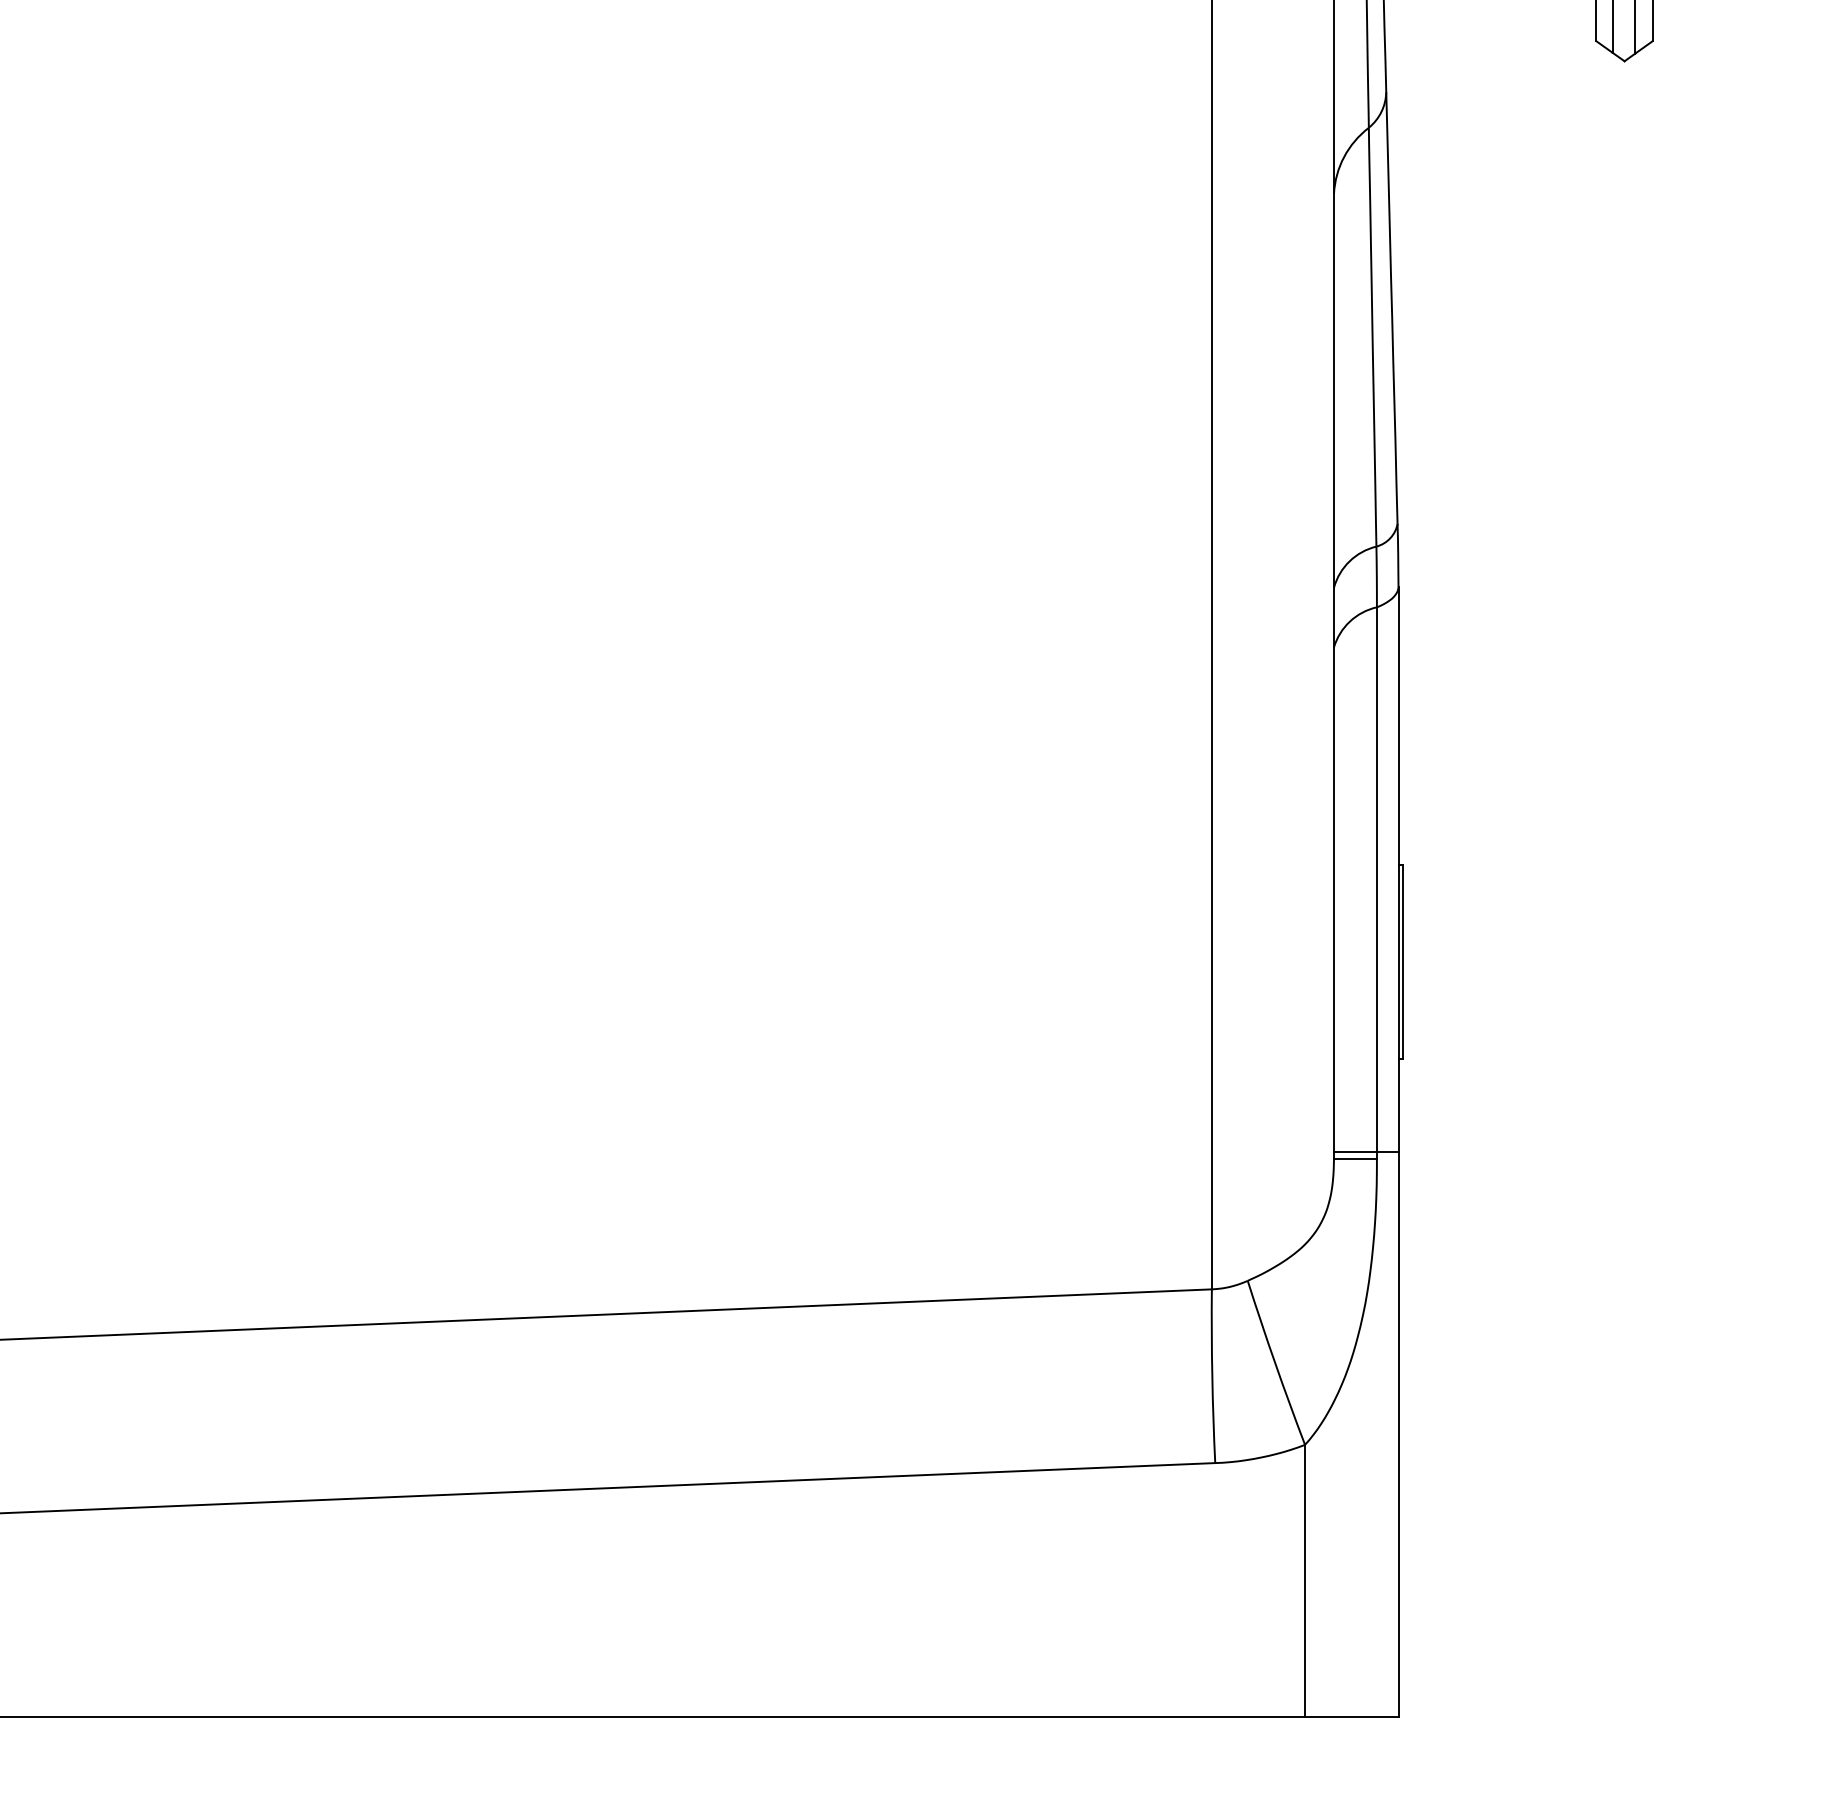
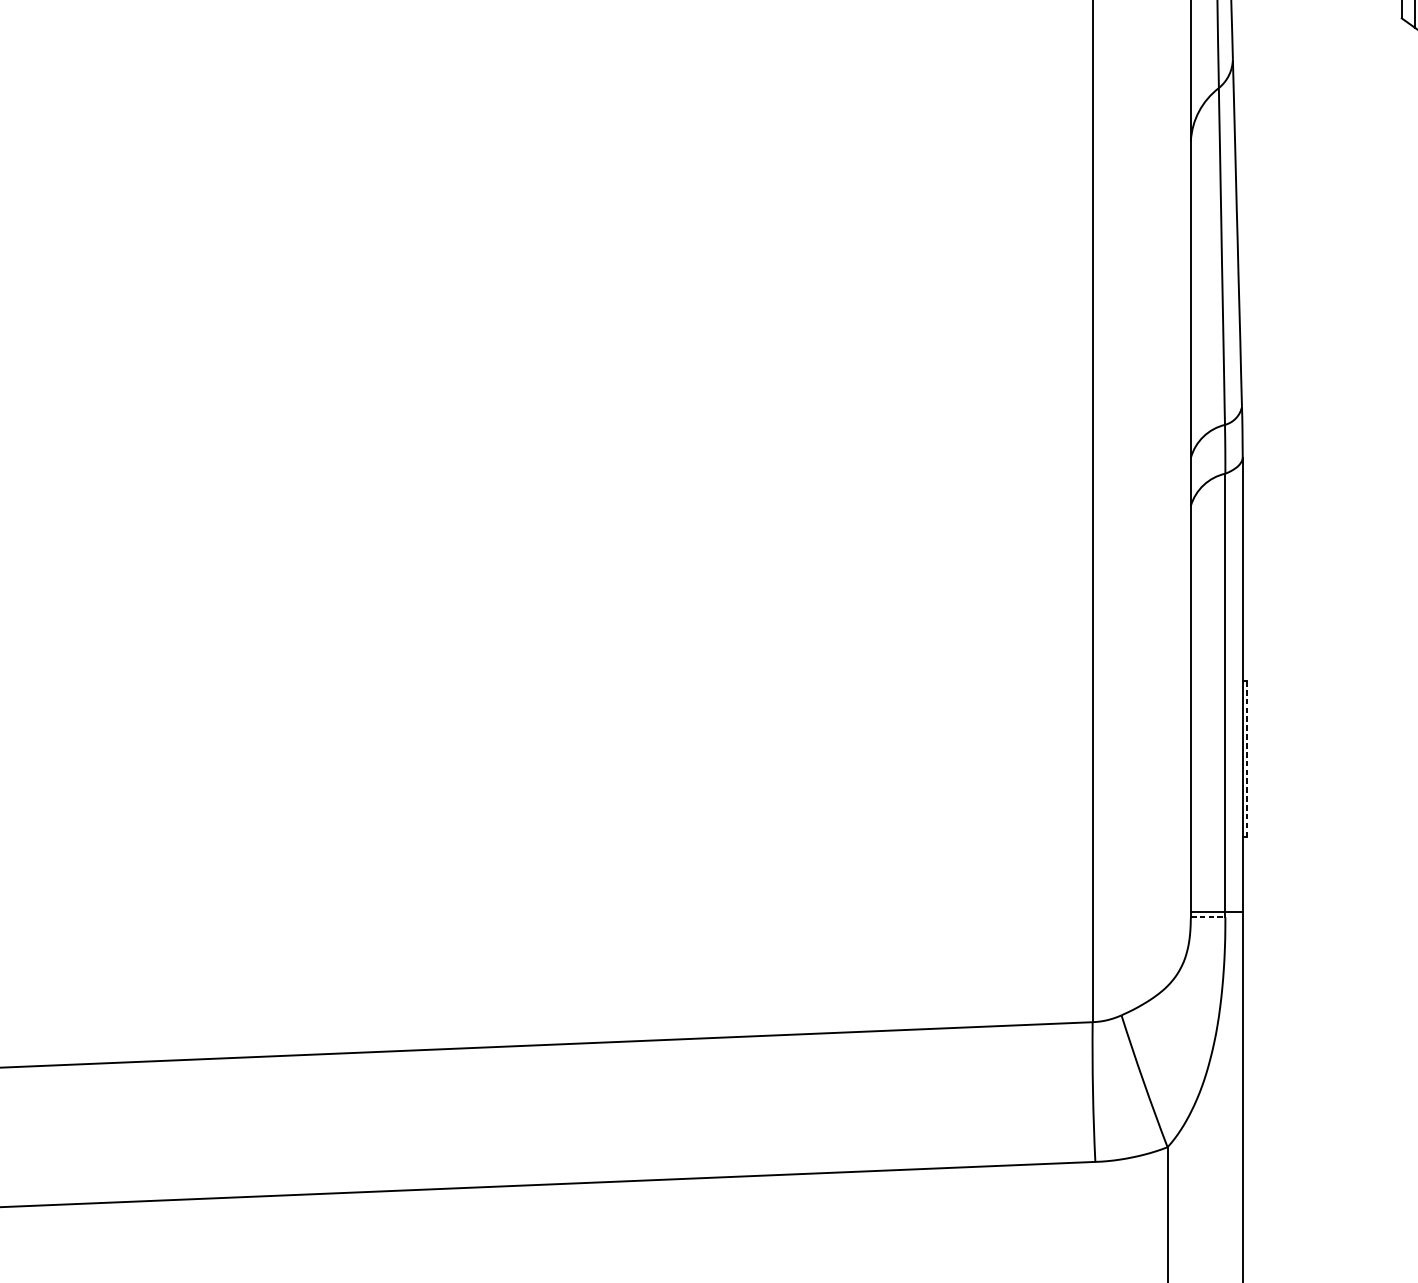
line: (1403, 962) -> (1246, 759), solid -> dashed
line: (1355, 1158) -> (1208, 916), solid -> dashed

